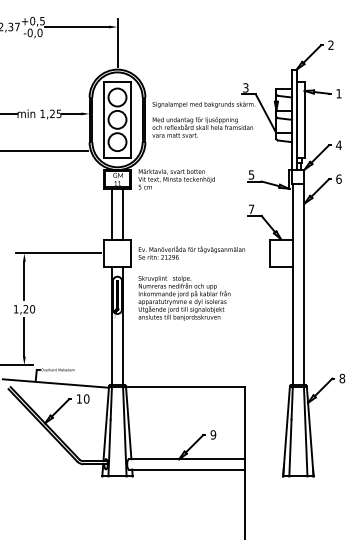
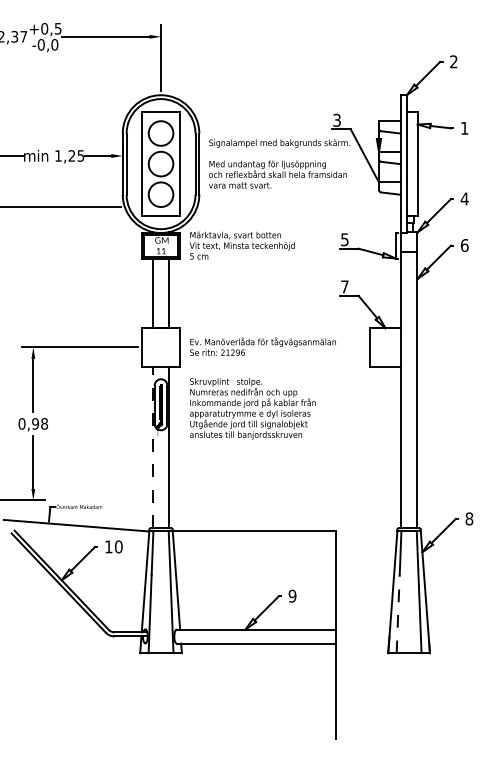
text: (24, 308) -> (33, 423), 1,20 -> 0,98
line: (112, 326) -> (153, 447), solid -> dashed
line: (290, 447) -> (398, 613), solid -> dashed

